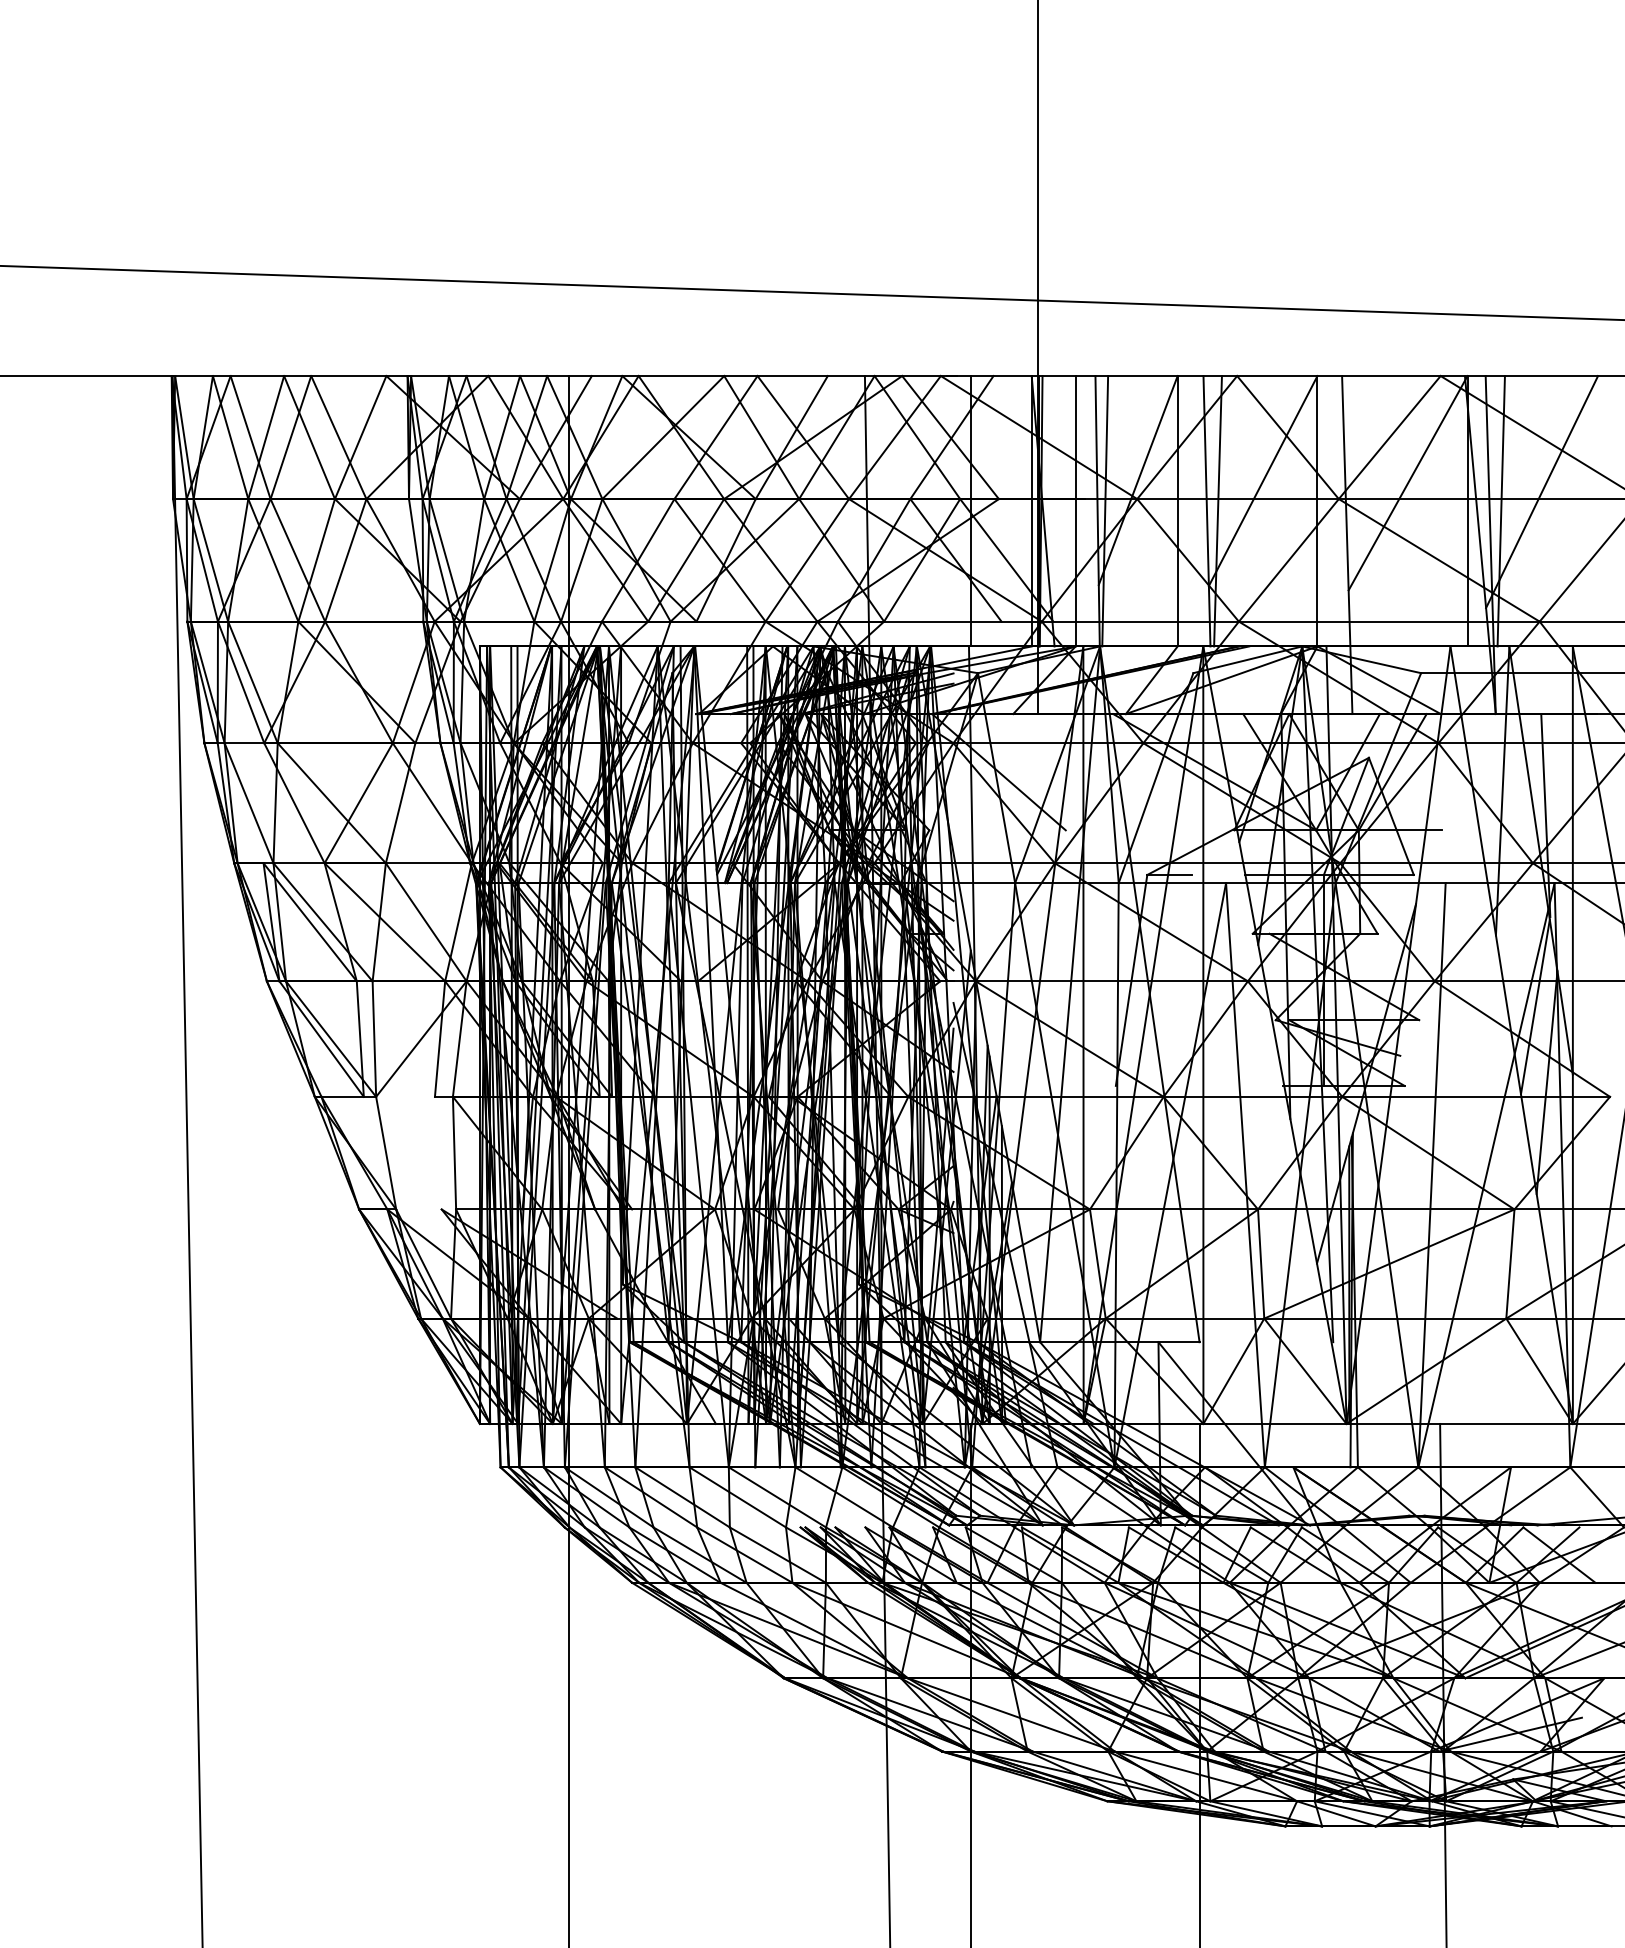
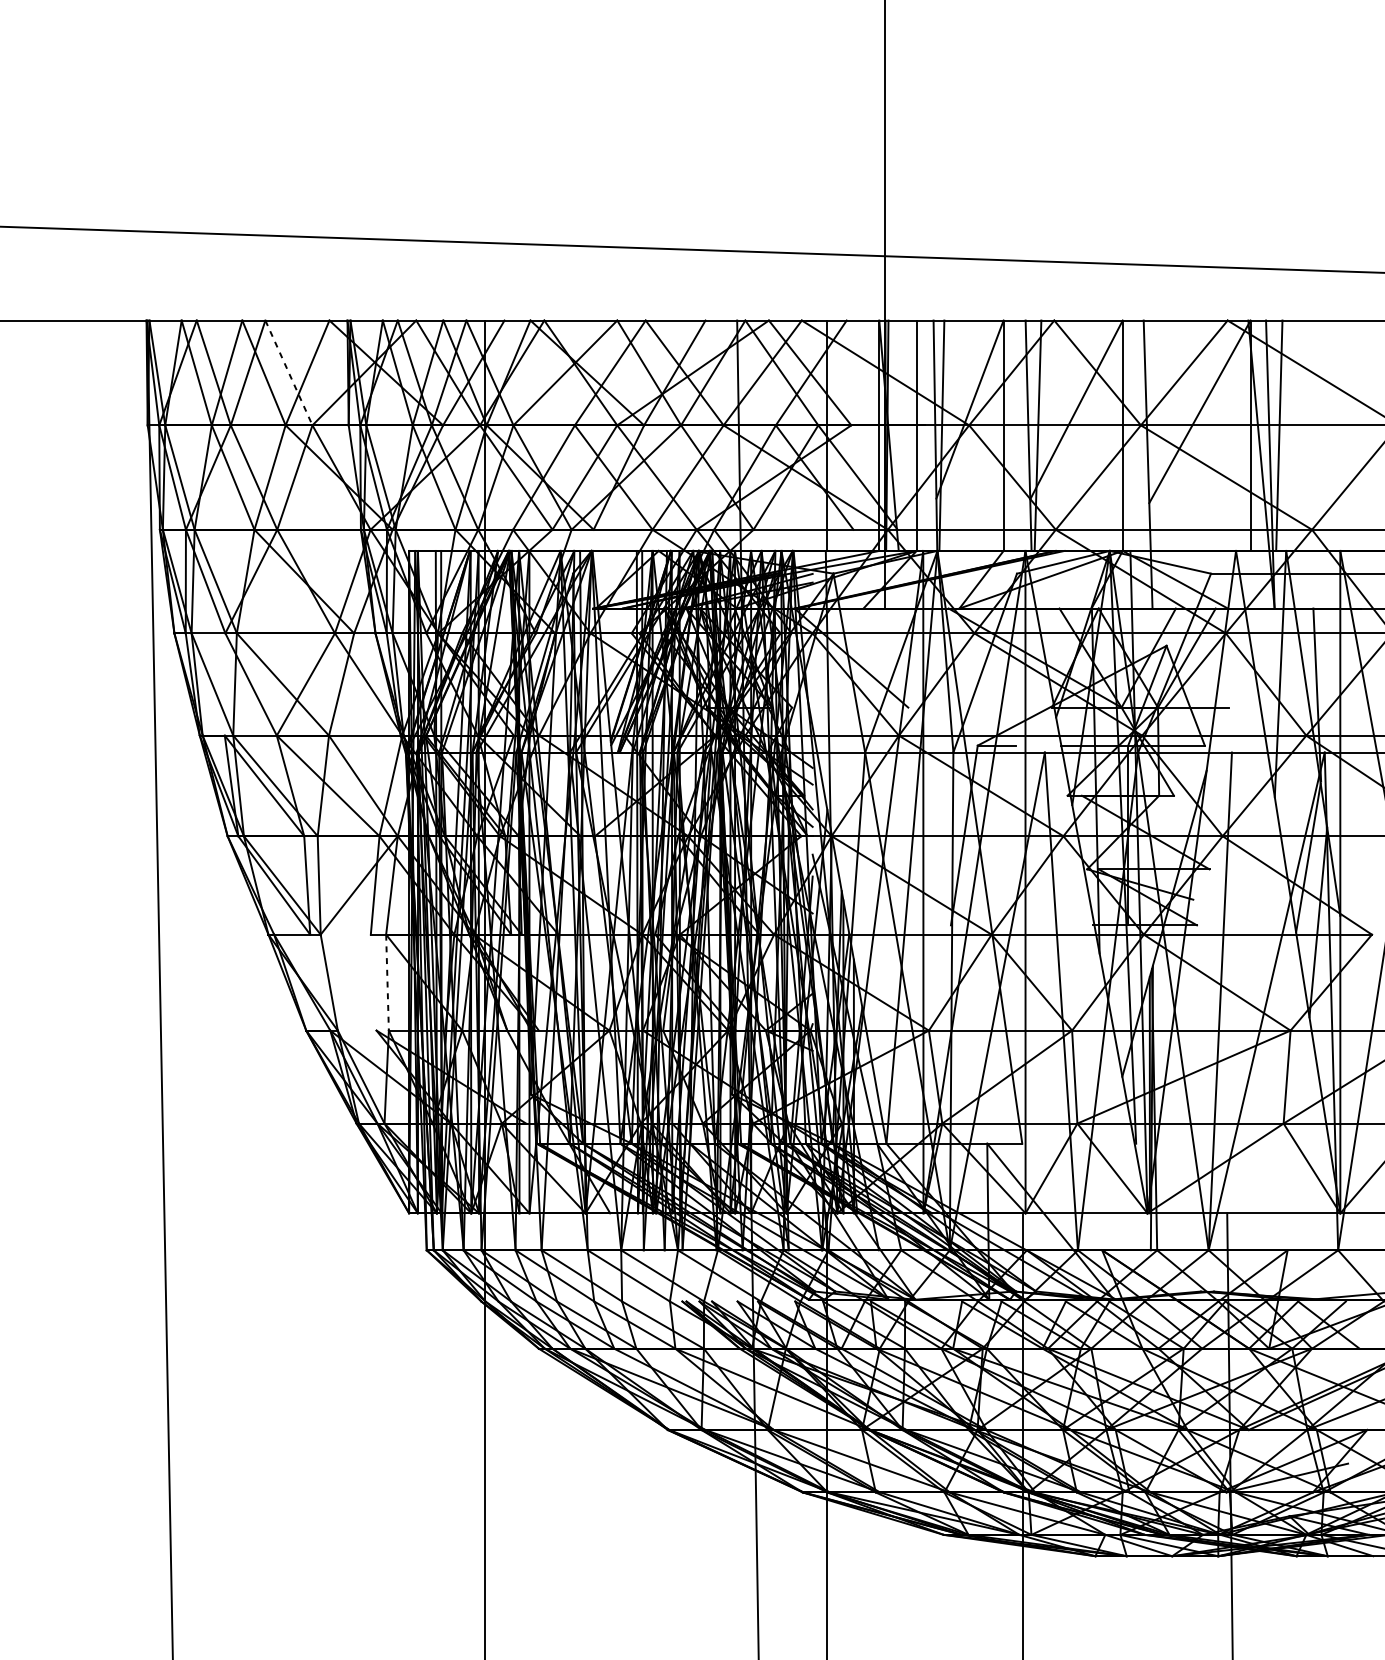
line: (339, 438) -> (289, 373), solid -> dashed
line: (1542, 492) -> (1314, 419), removed
line: (454, 1153) -> (387, 982), solid -> dashed

